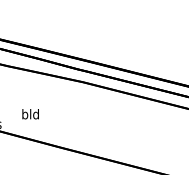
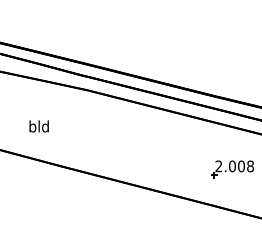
text: (30, 114) -> (38, 126), moved

